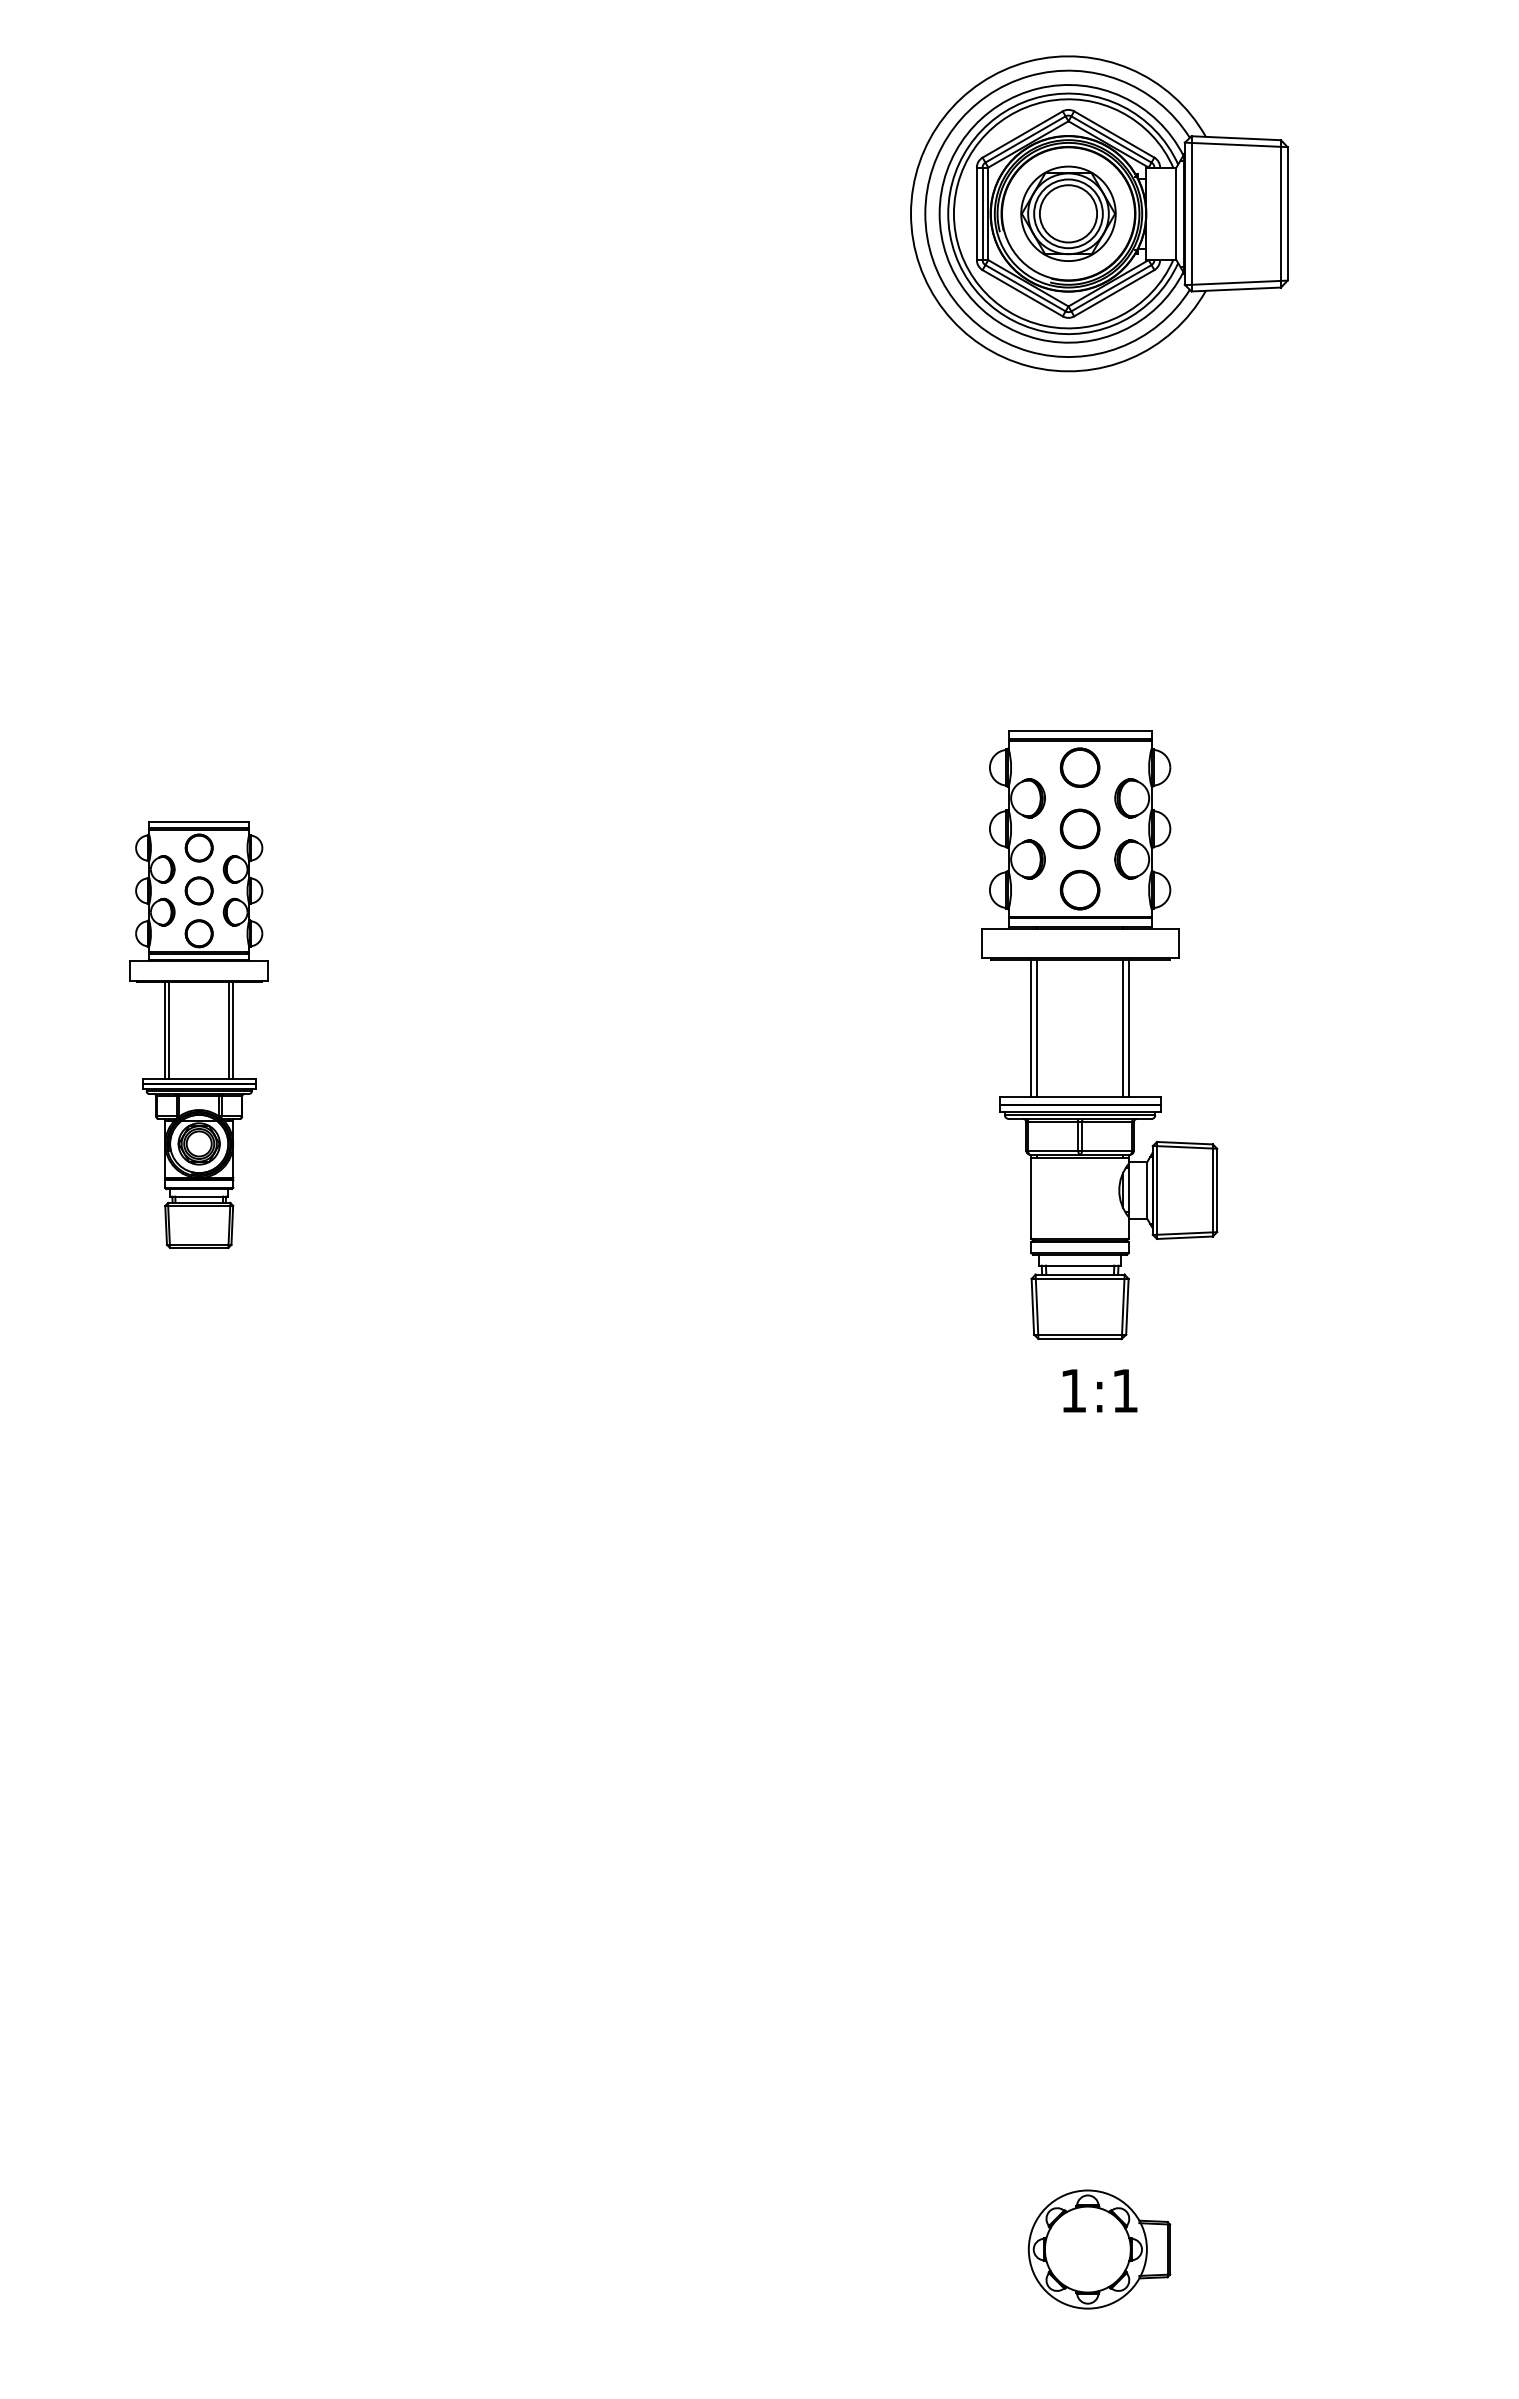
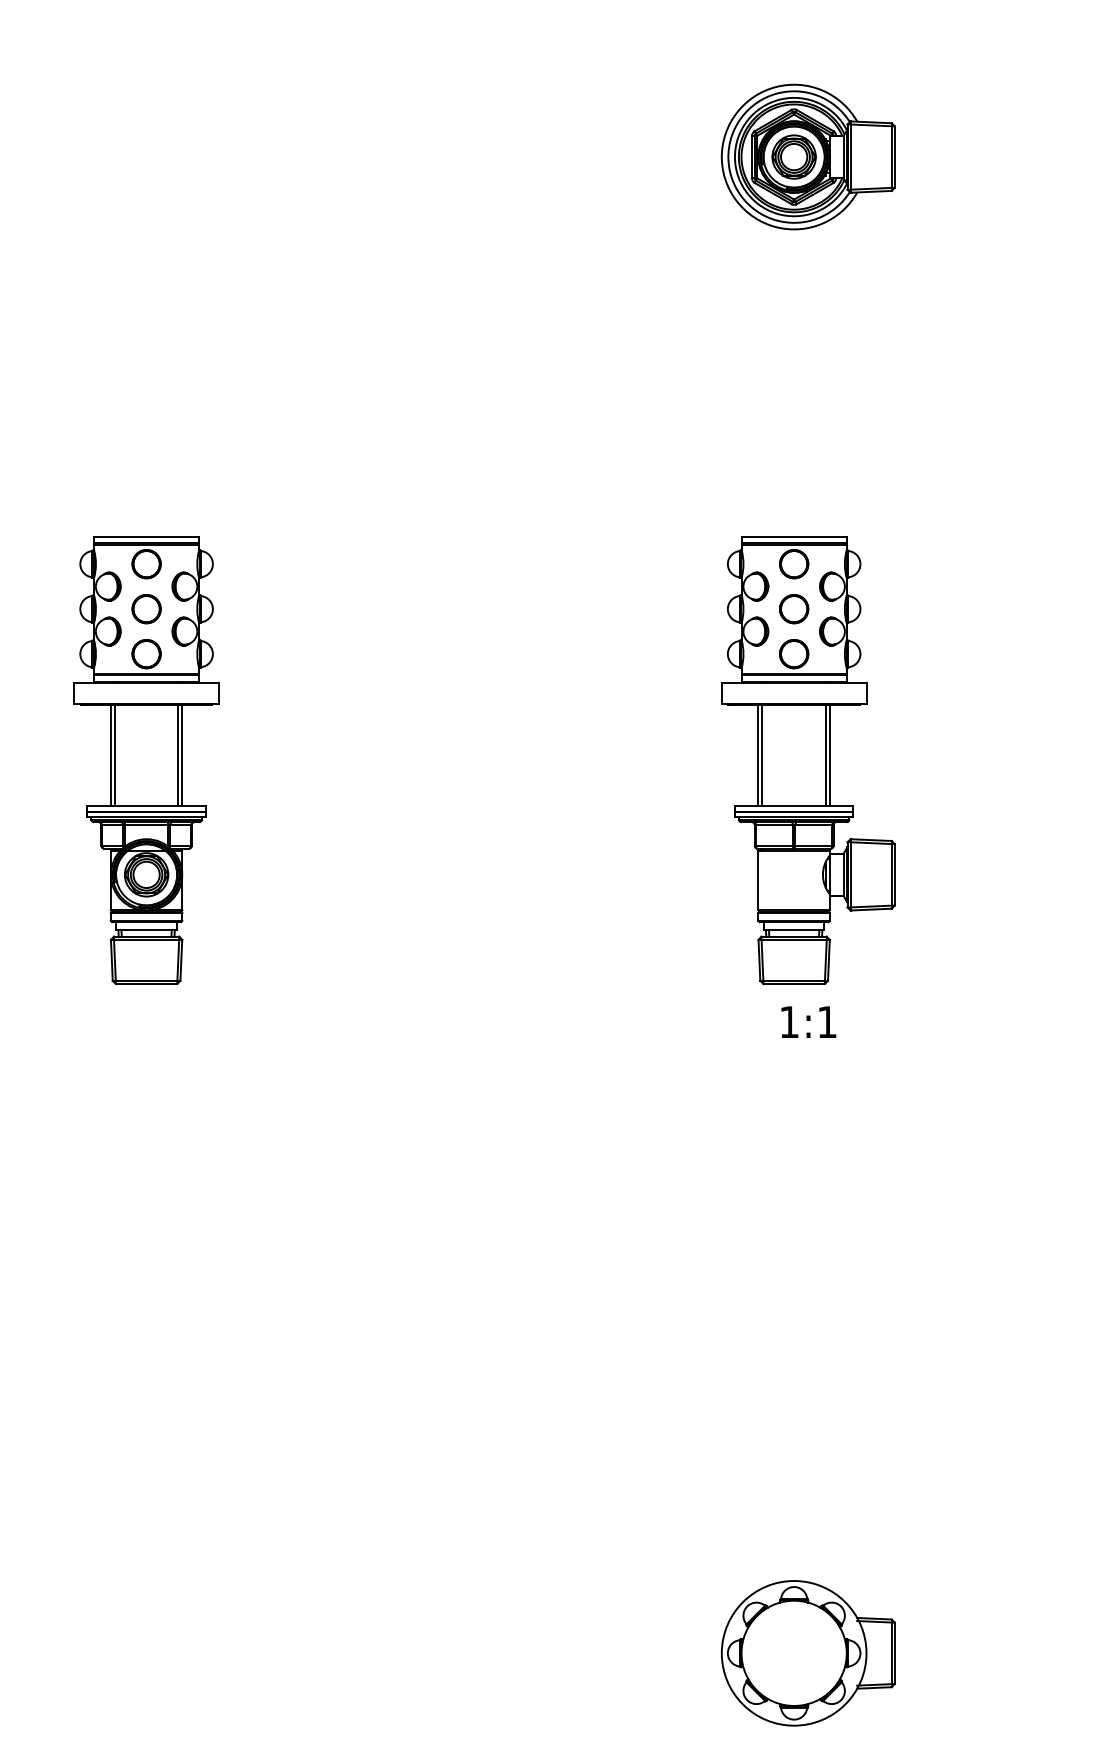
part: (1099, 213) -> (808, 156), size x0.62
part: (199, 1035) -> (146, 760), size x1.43
part: (1099, 2249) -> (808, 1653), size x1.67

